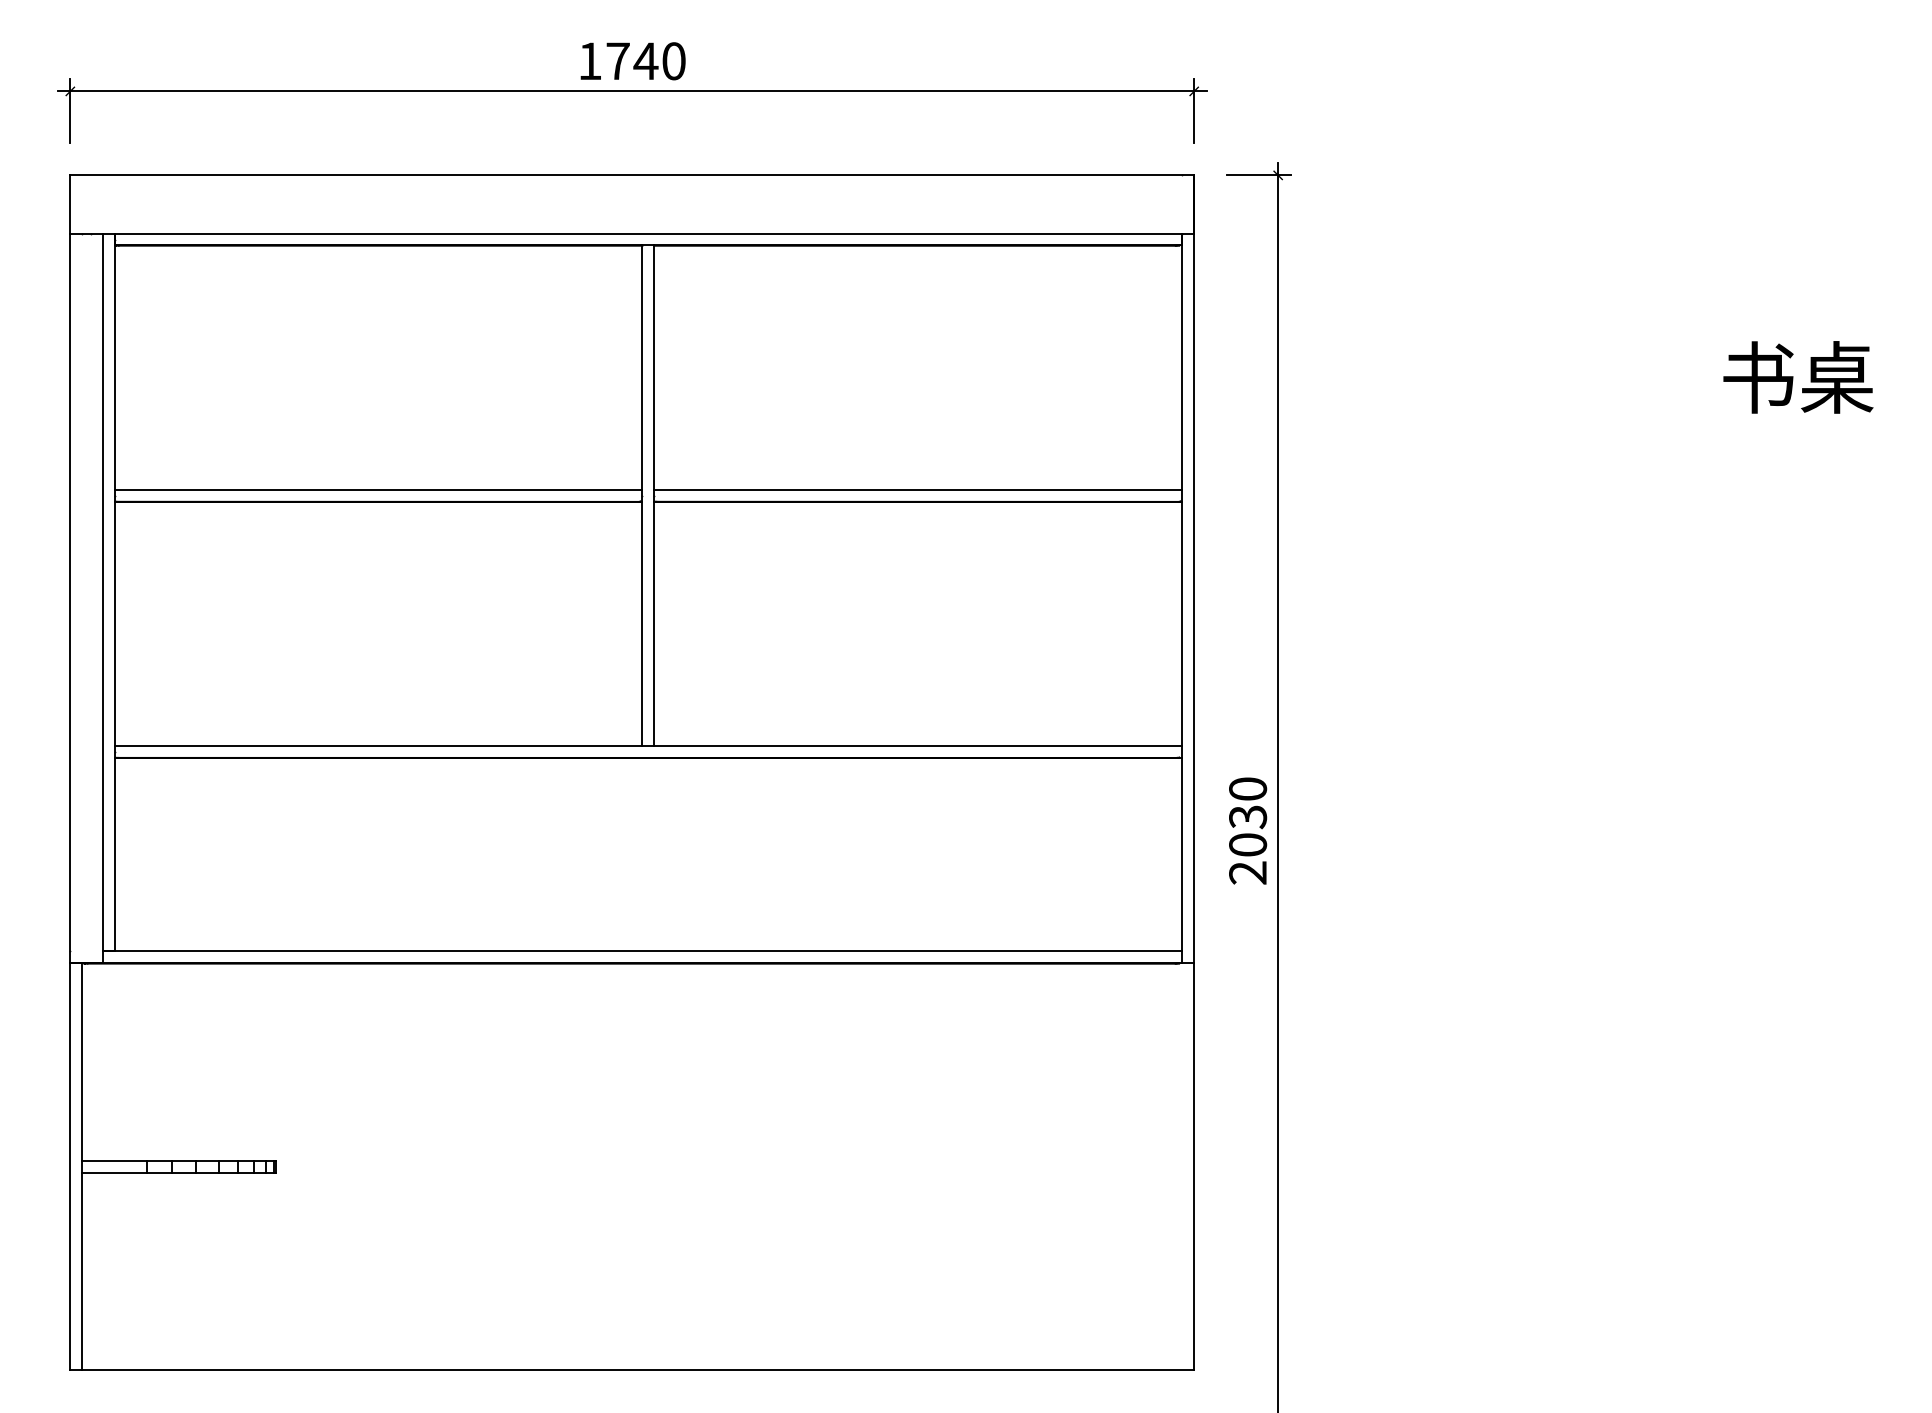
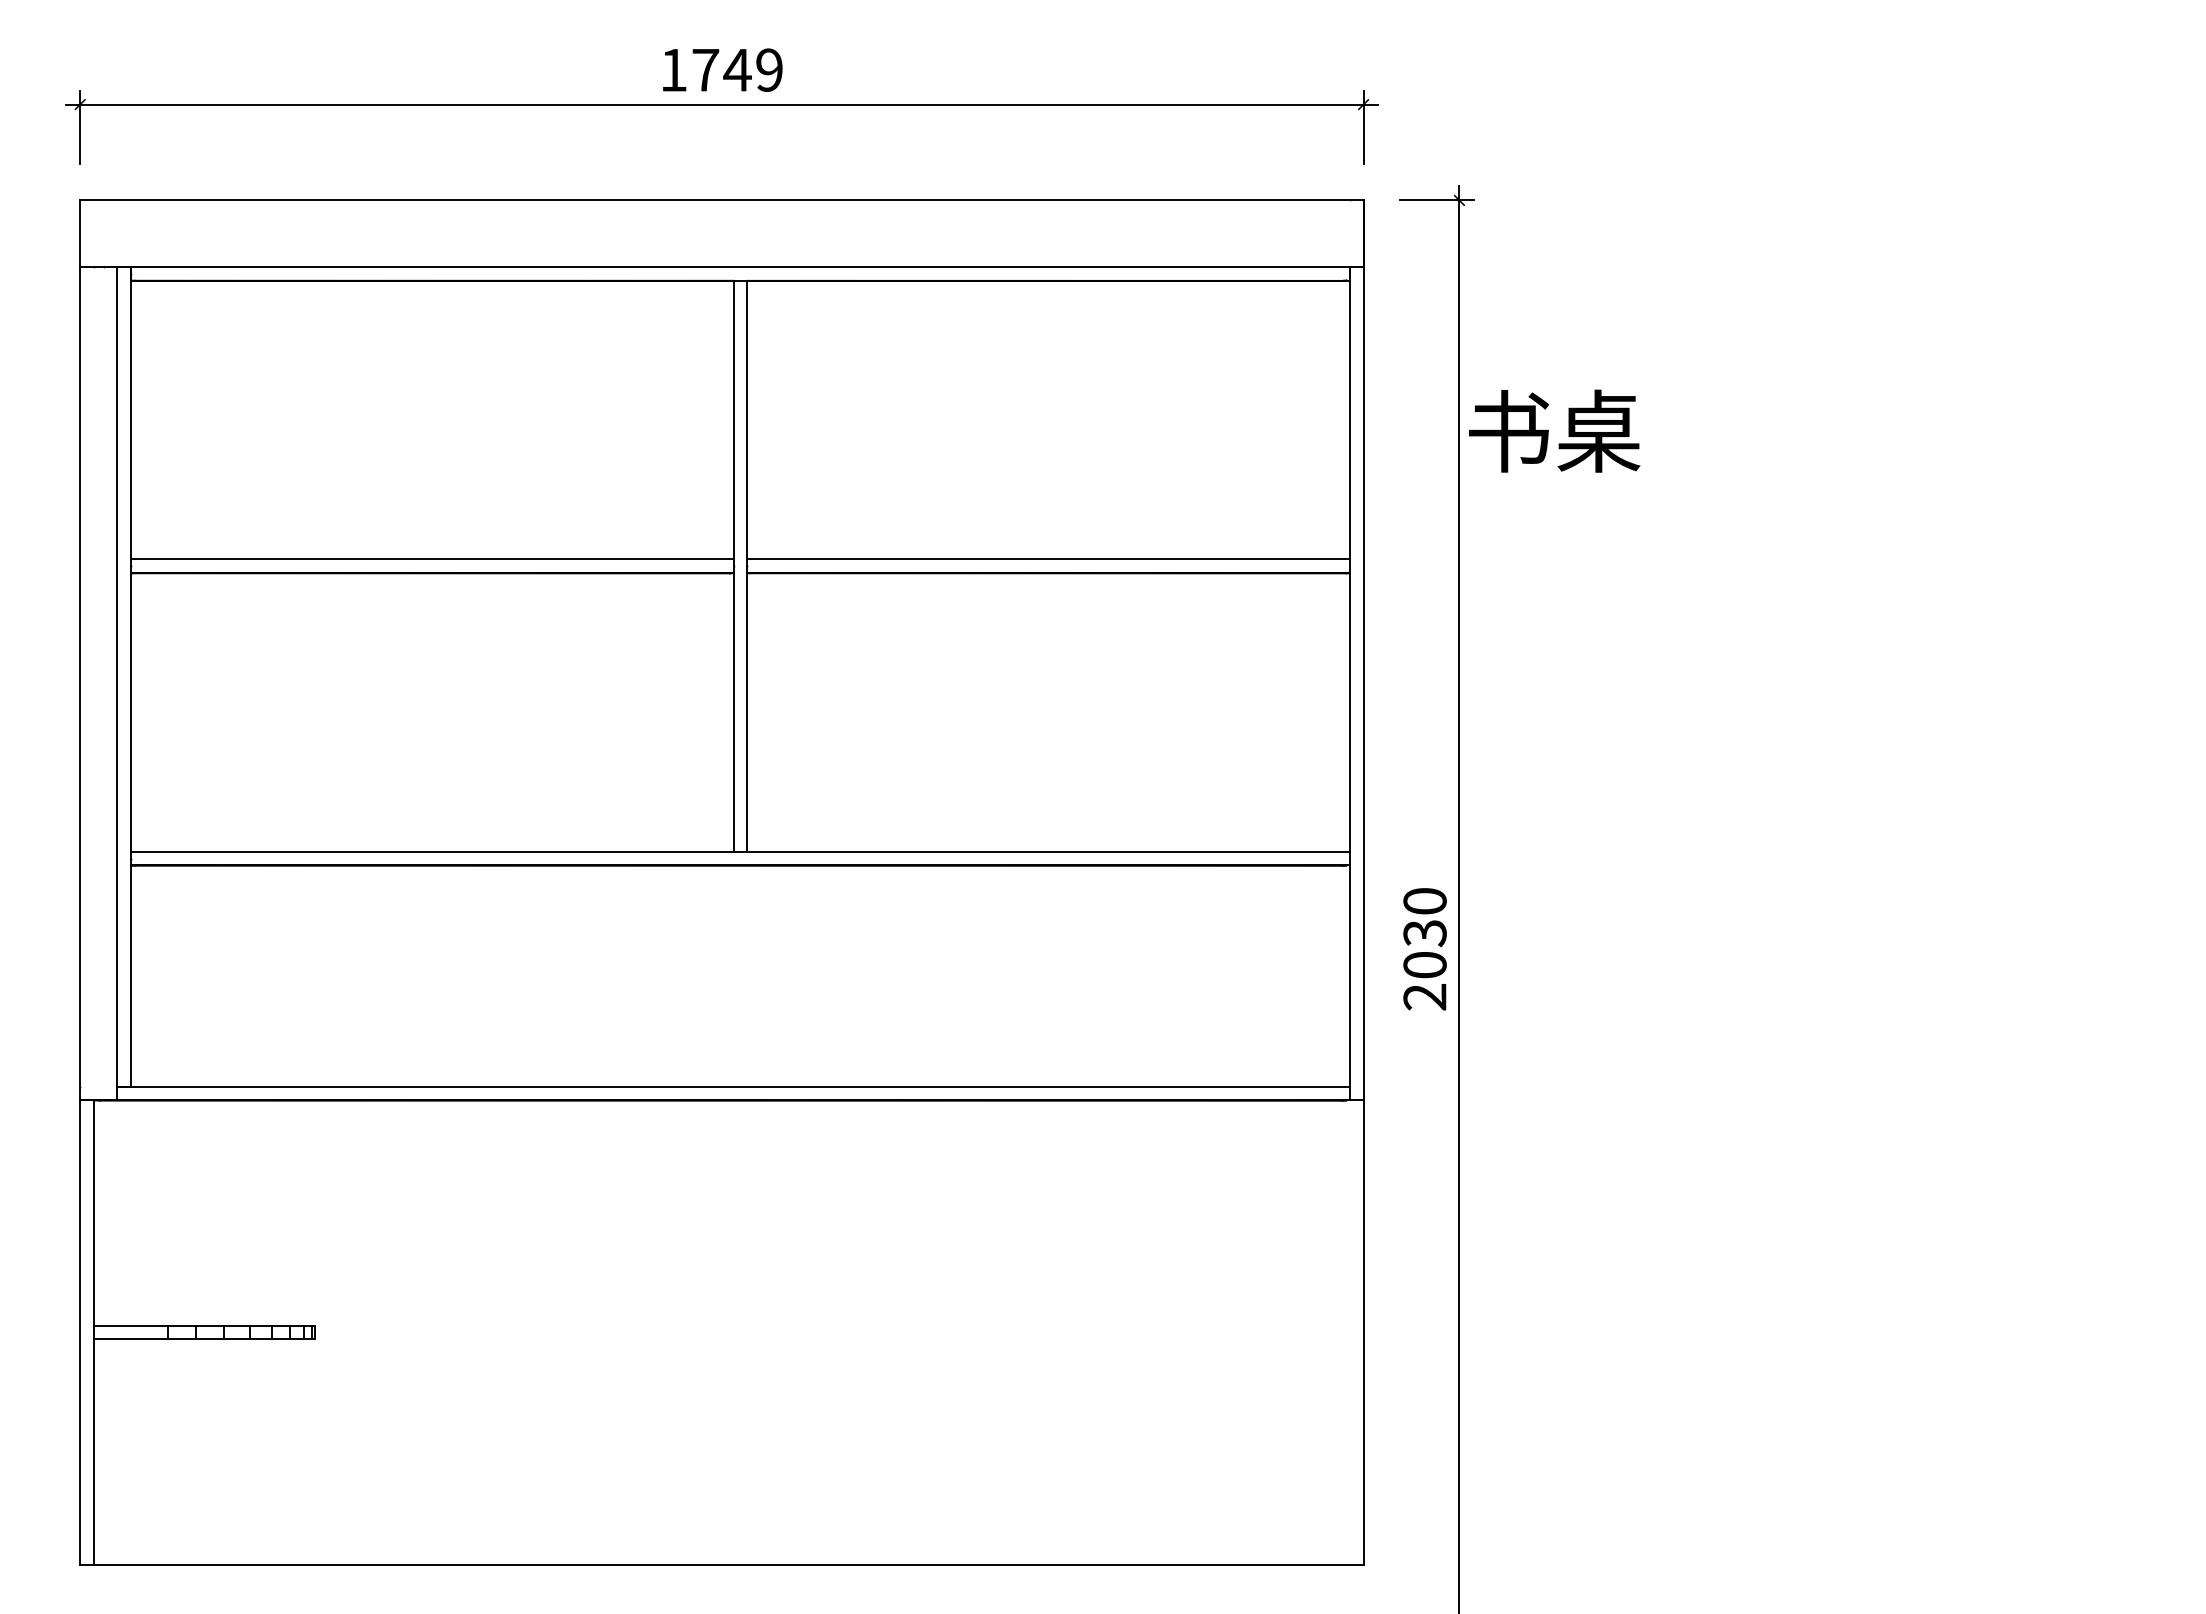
text: (673, 60) -> (769, 69), 1740 -> 1749
text: (1798, 376) -> (1554, 430), moved

